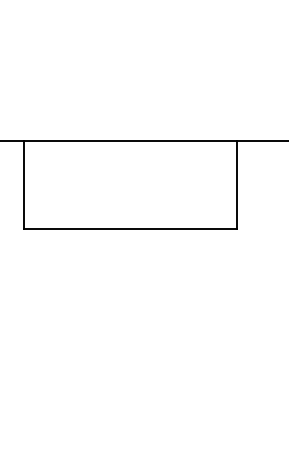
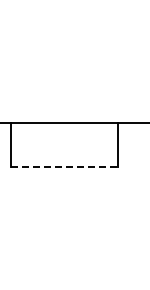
line: (129, 229) -> (64, 167), solid -> dashed

